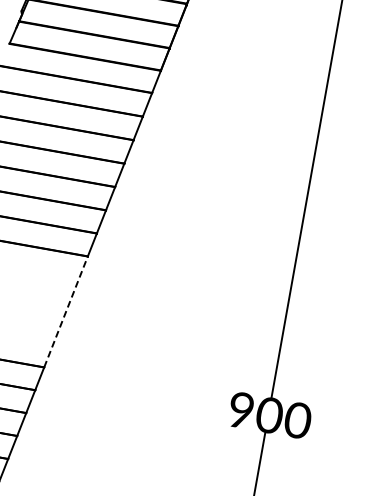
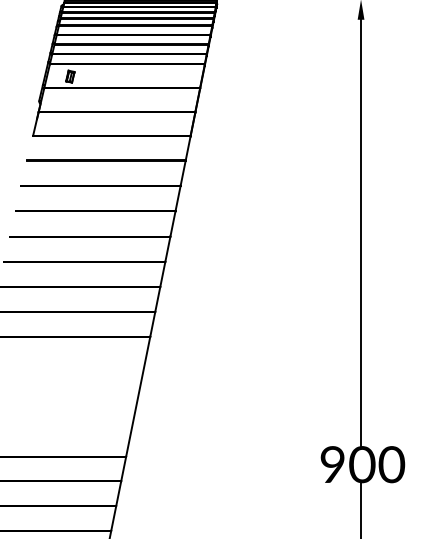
line: (66, 311) -> (138, 396), dashed -> solid

